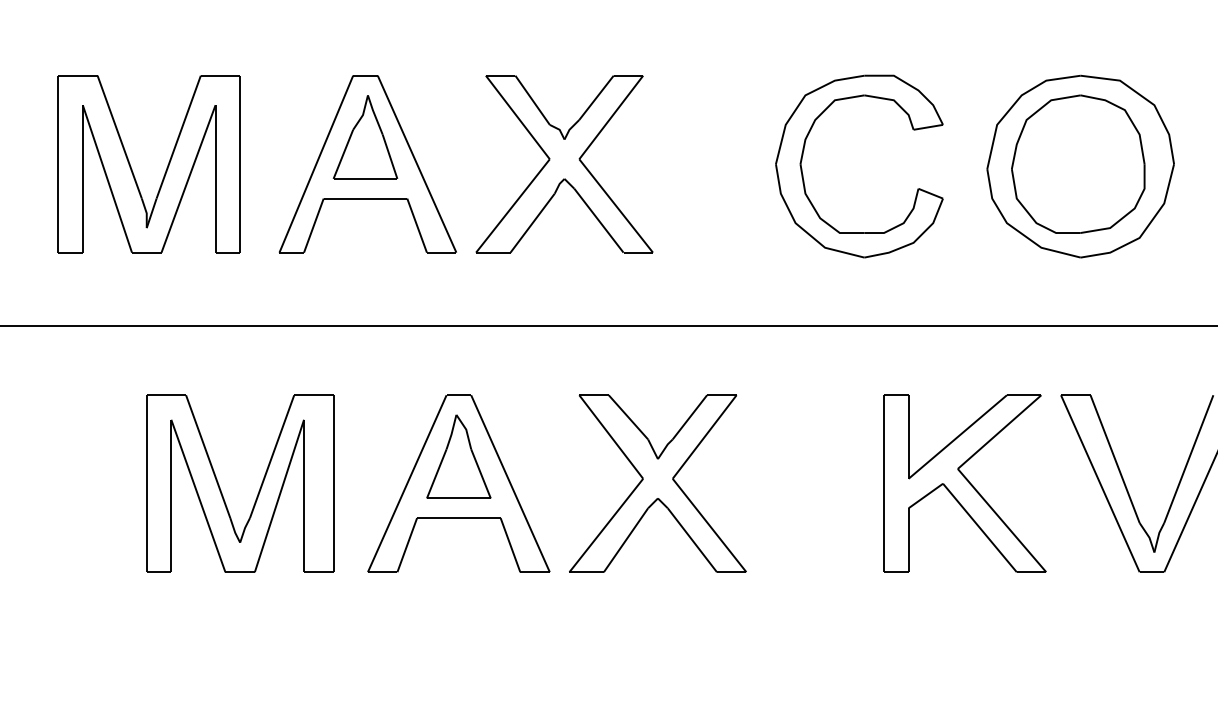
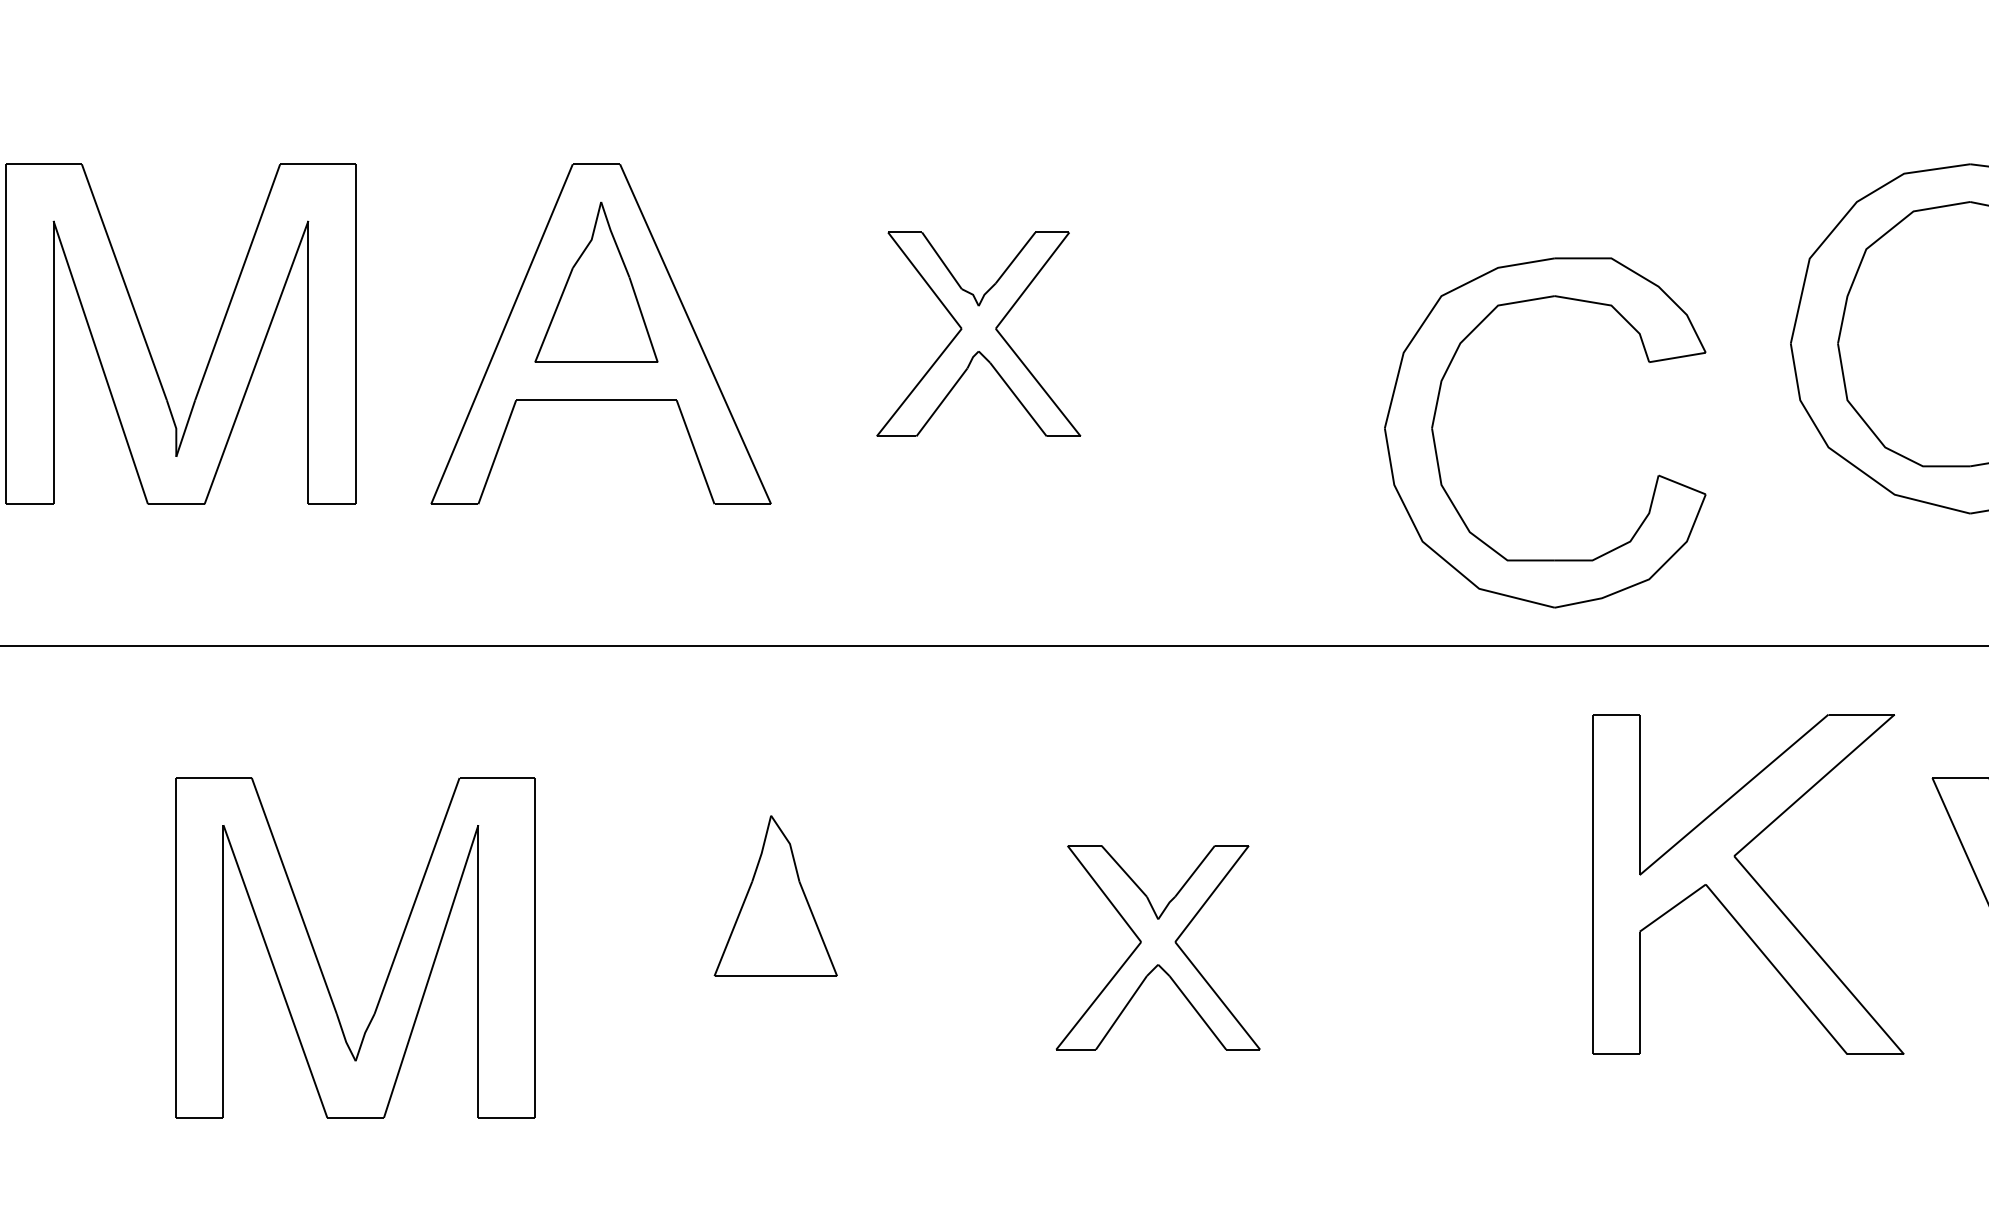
part: (564, 164) -> (978, 334), size x0.6
part: (803, 174) -> (1437, 448), moved
part: (458, 483) -> (775, 947), removed
part: (657, 483) -> (1157, 947), size x0.6
part: (964, 483) -> (1747, 884), moved

